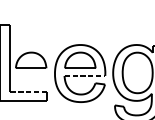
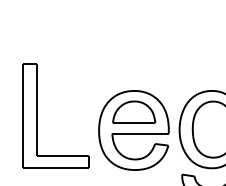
part: (31, 59) -> (66, 111), removed
line: (85, 75) -> (141, 133), dashed -> solid
line: (28, 92) -> (62, 156), dashed -> solid

